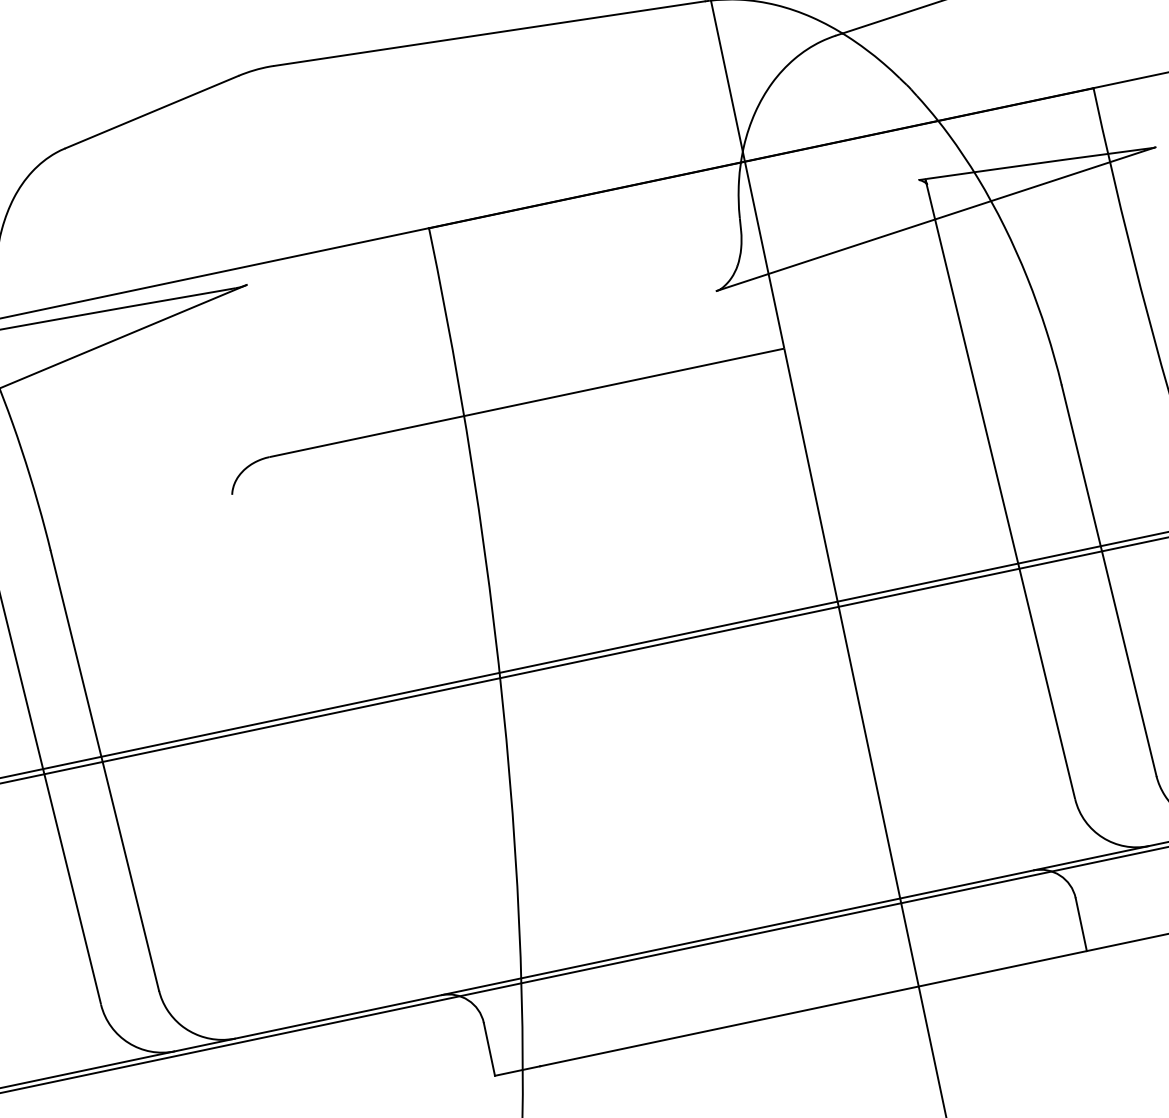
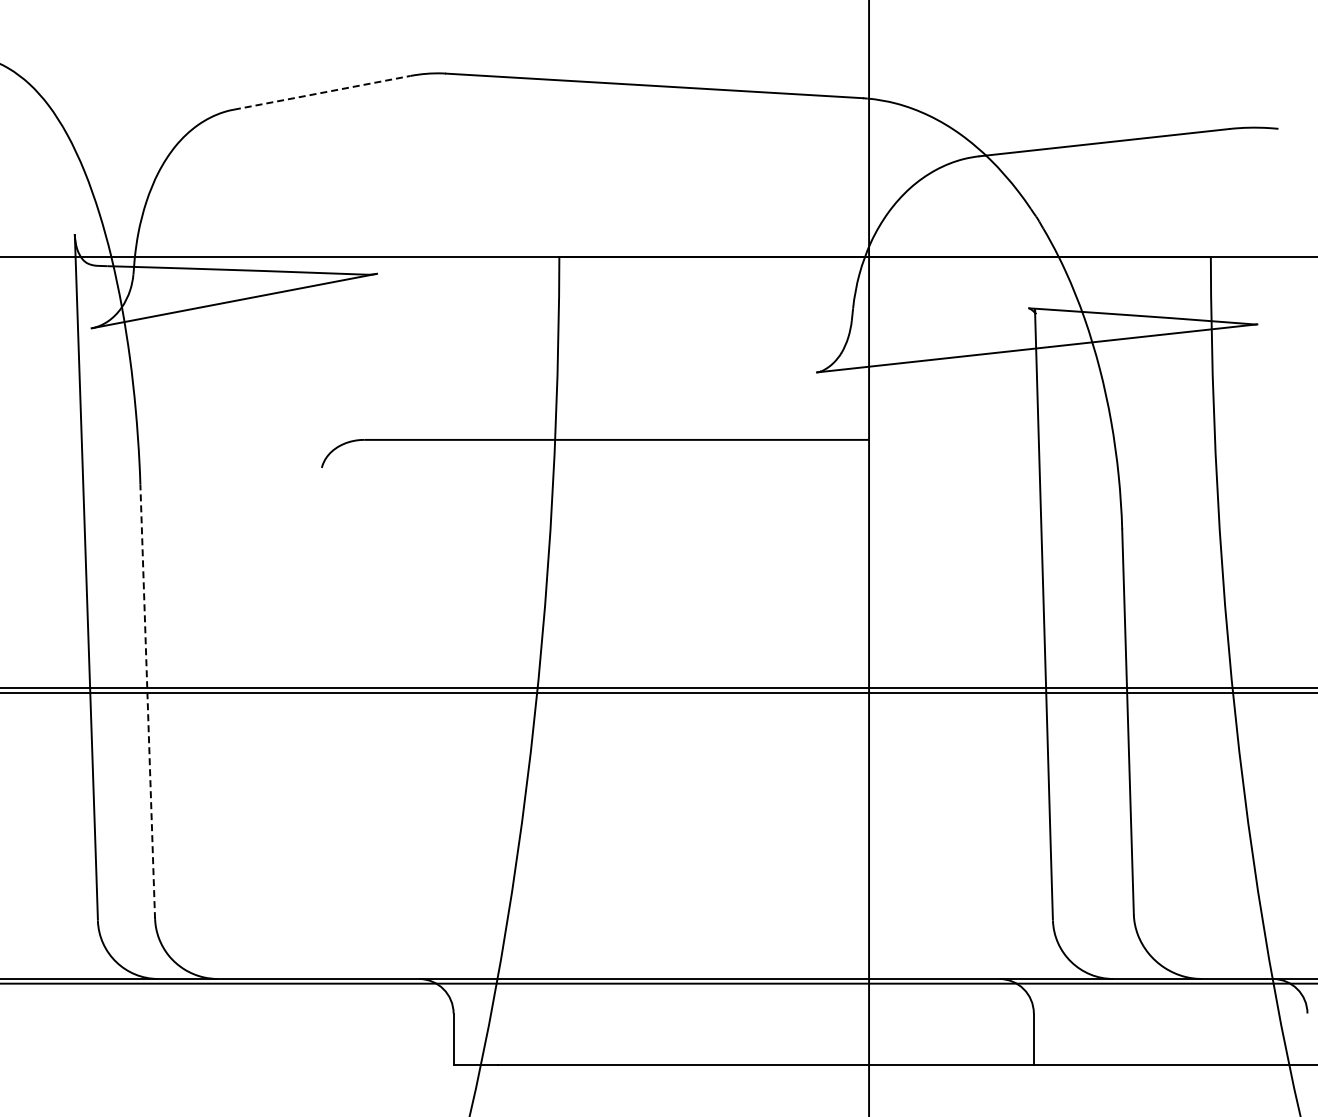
line: (152, 111) -> (322, 92), solid -> dashed
line: (104, 770) -> (147, 701), solid -> dashed

